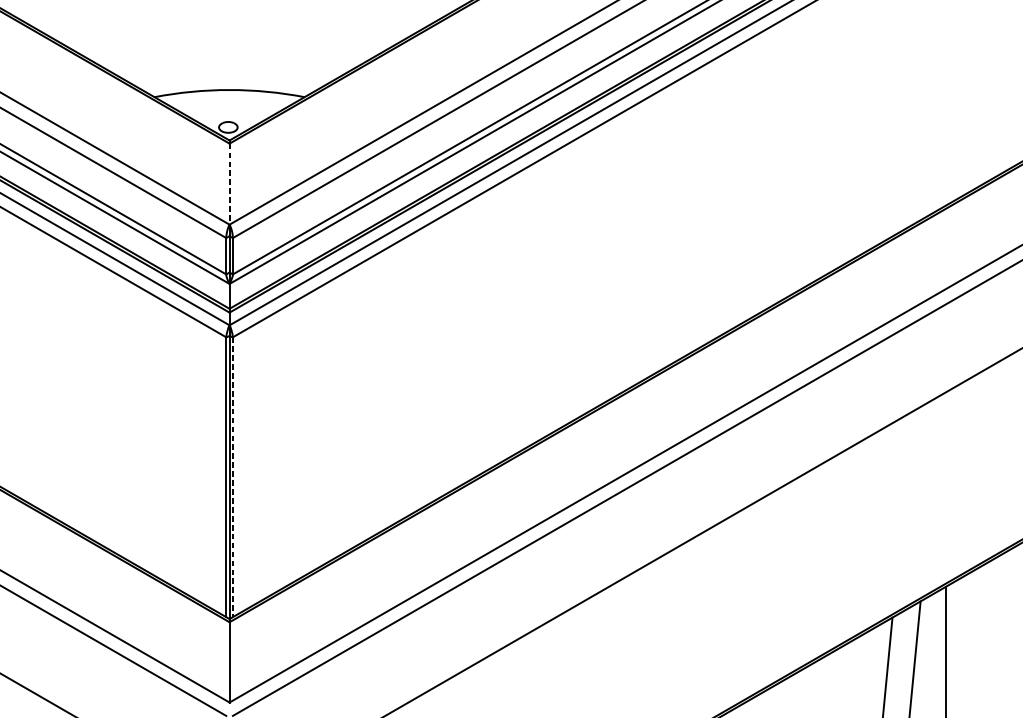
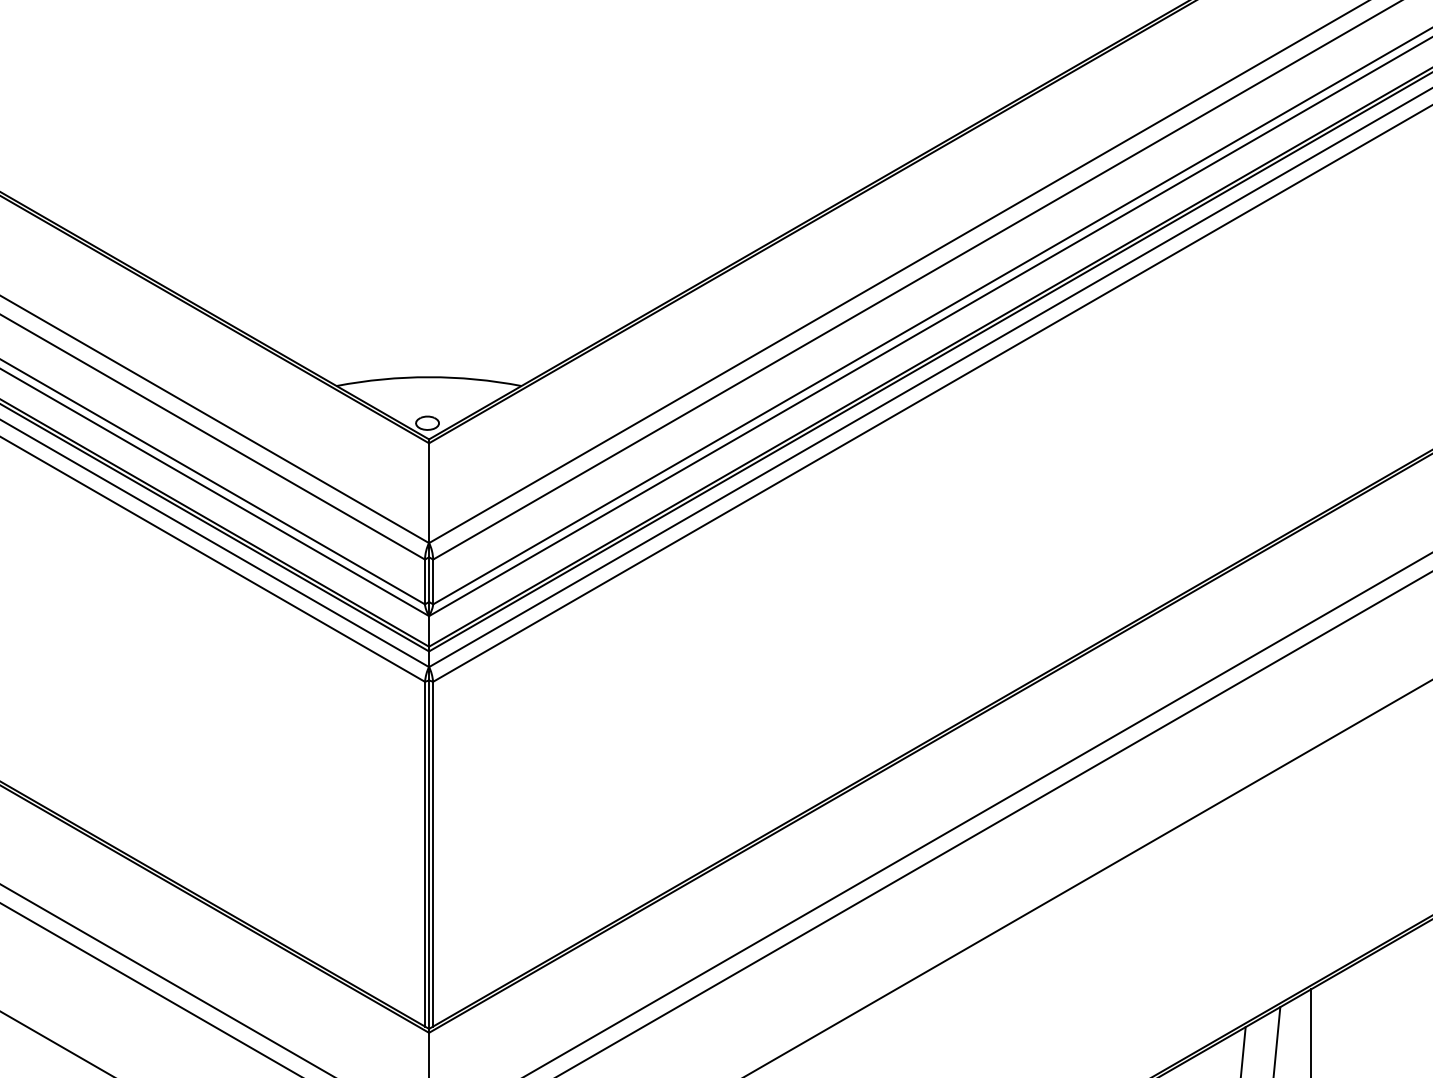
line: (229, 184) -> (429, 493), dashed -> solid
line: (233, 477) -> (433, 854), dashed -> solid

